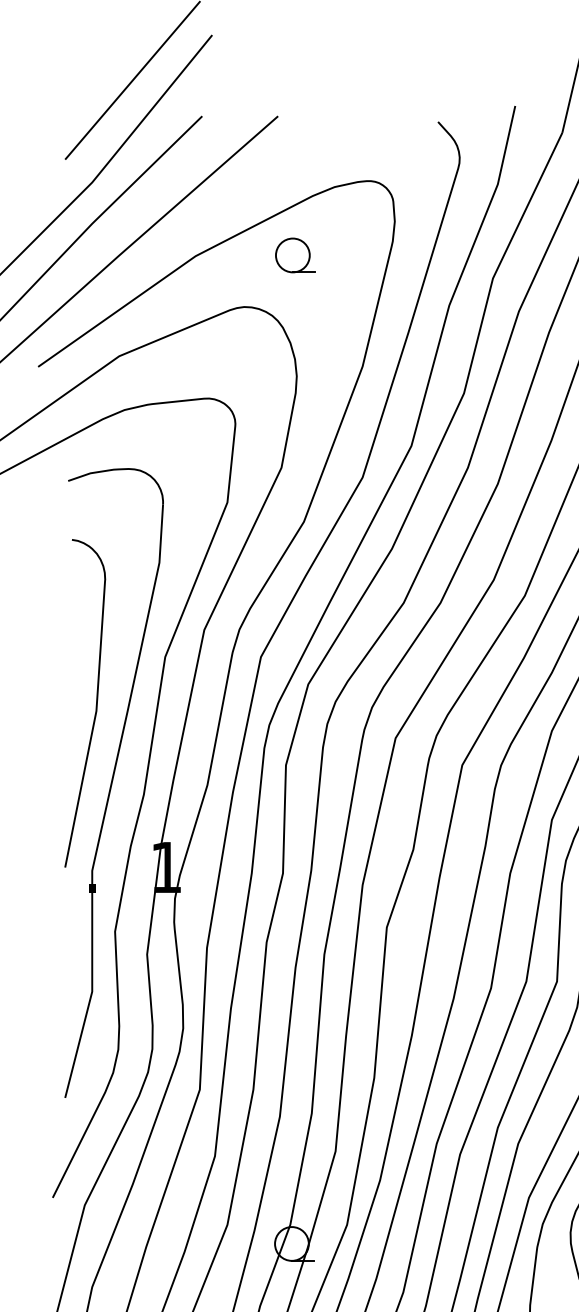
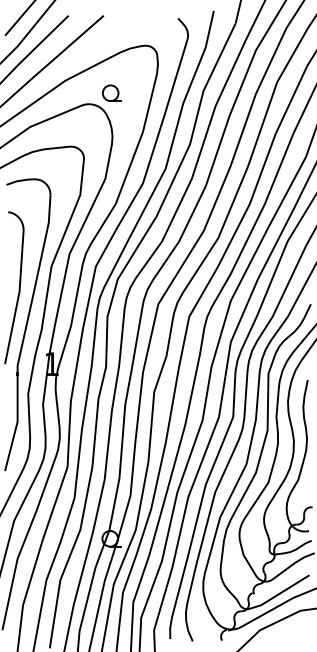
part: (294, 253) -> (111, 92), moved

